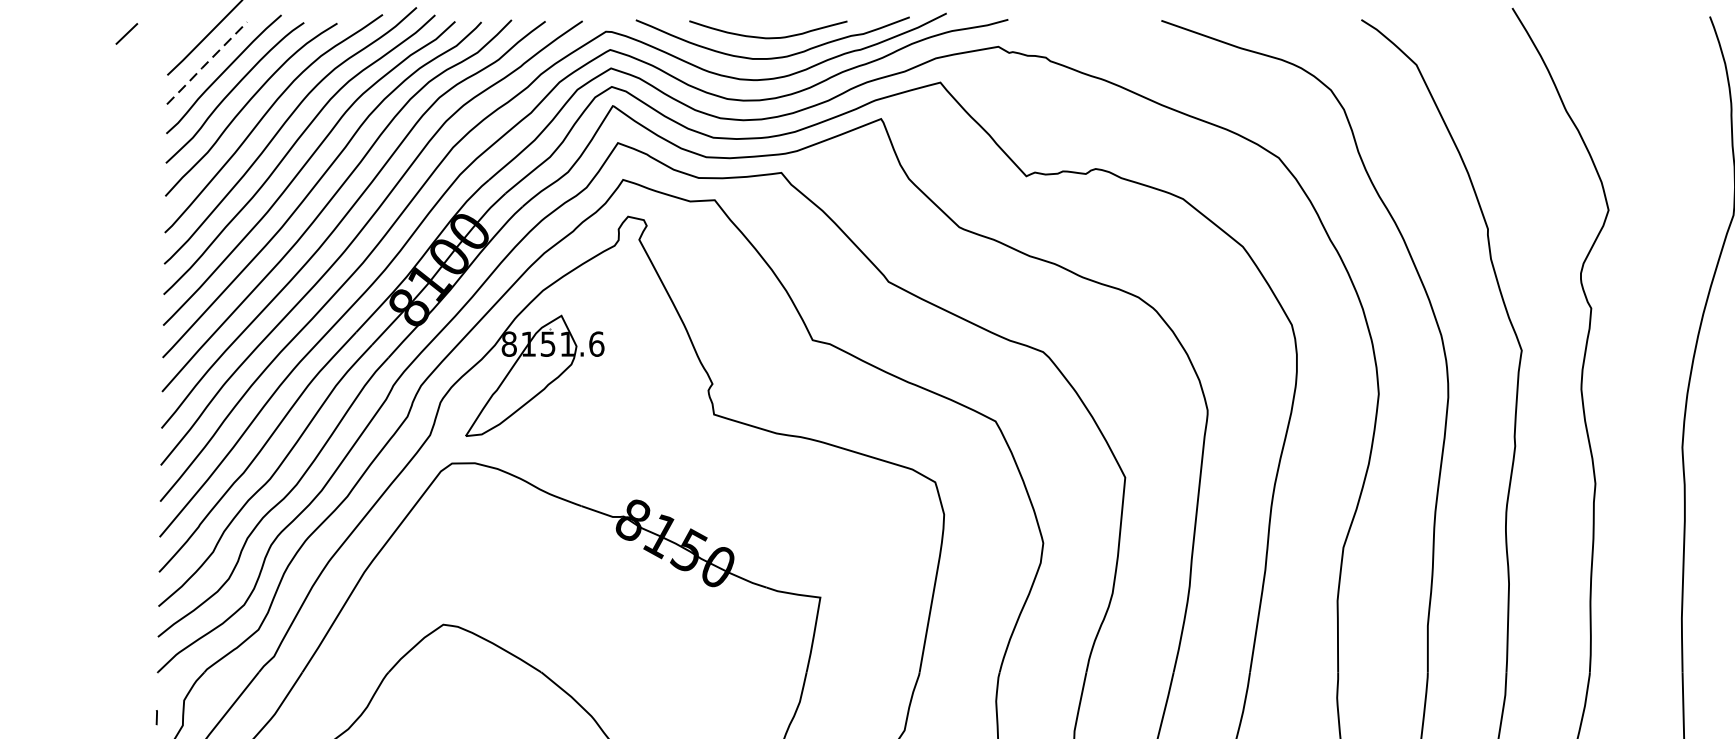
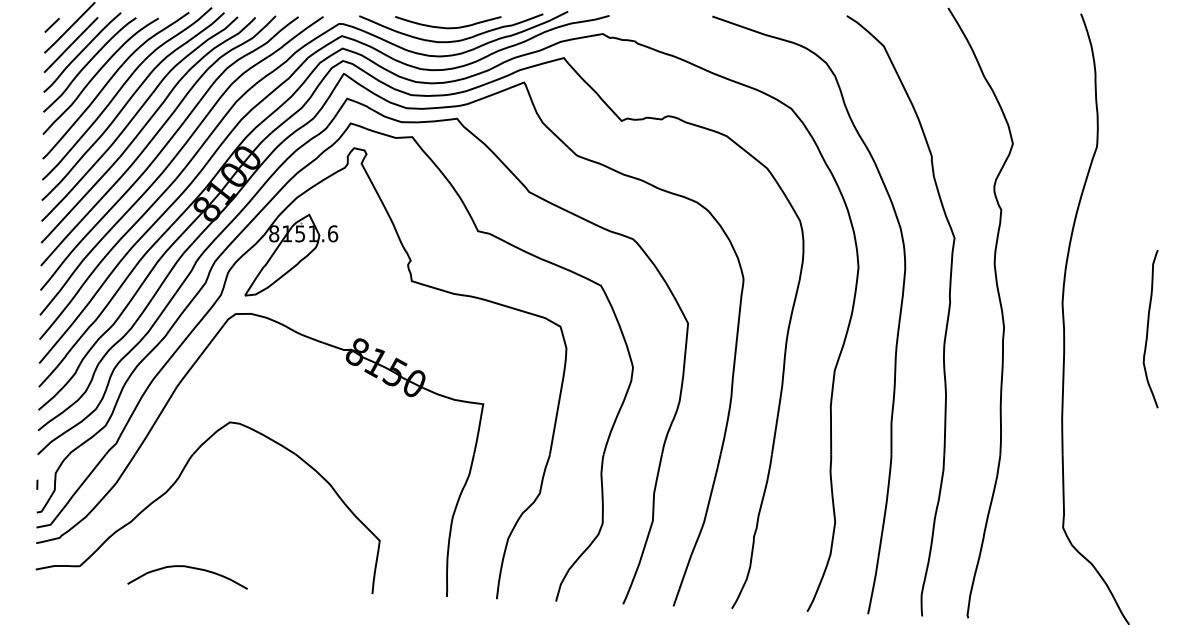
line: (125, 34) -> (51, 25), moved
line: (206, 63) -> (70, 45), dashed -> solid

